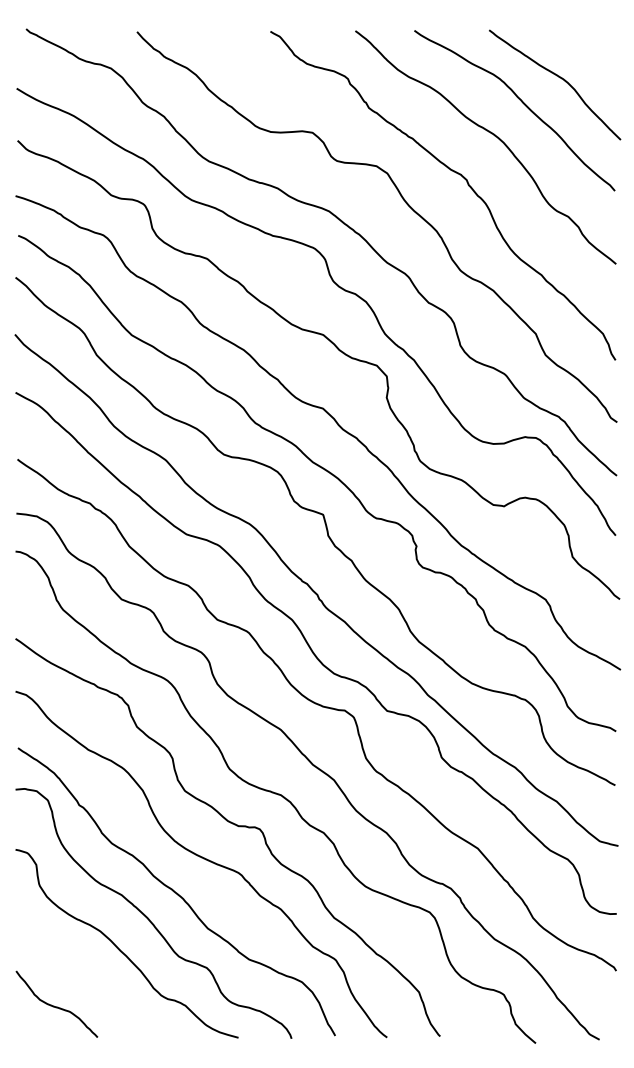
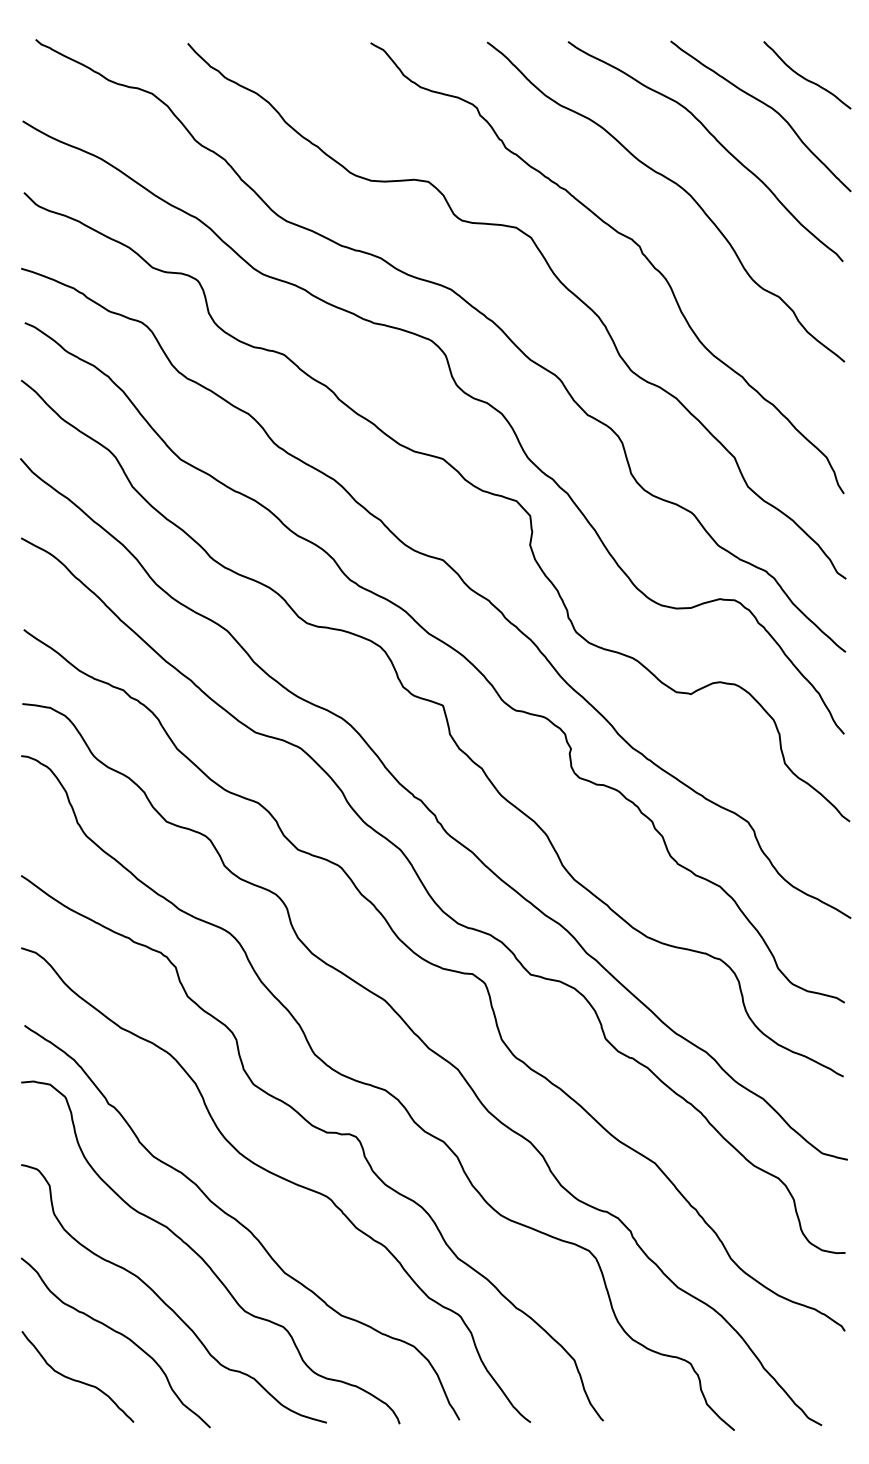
curve: (587, 56) -> (805, 77), added
curve: (86, 973) -> (118, 1334), added

